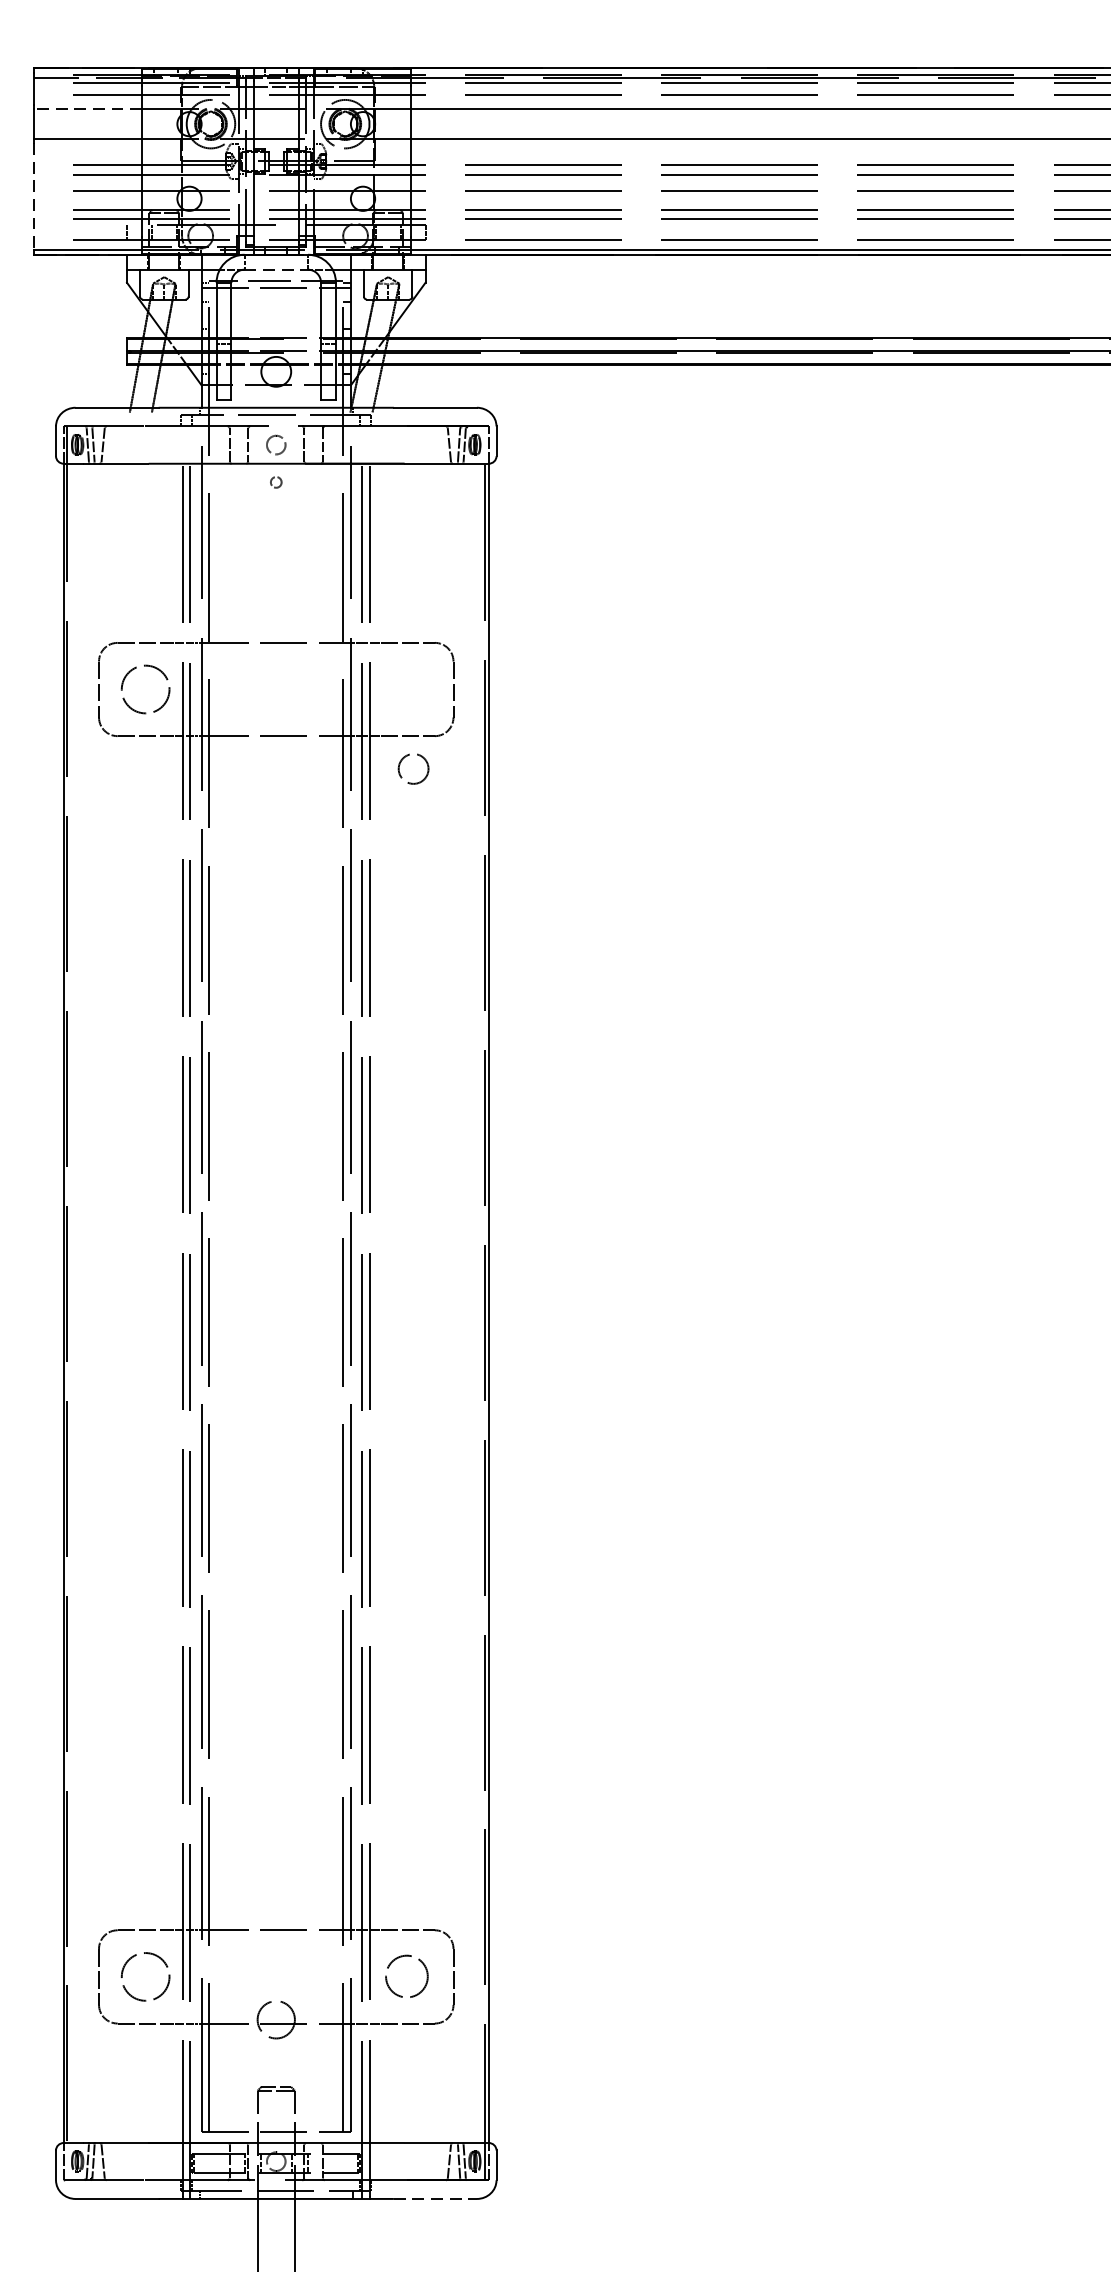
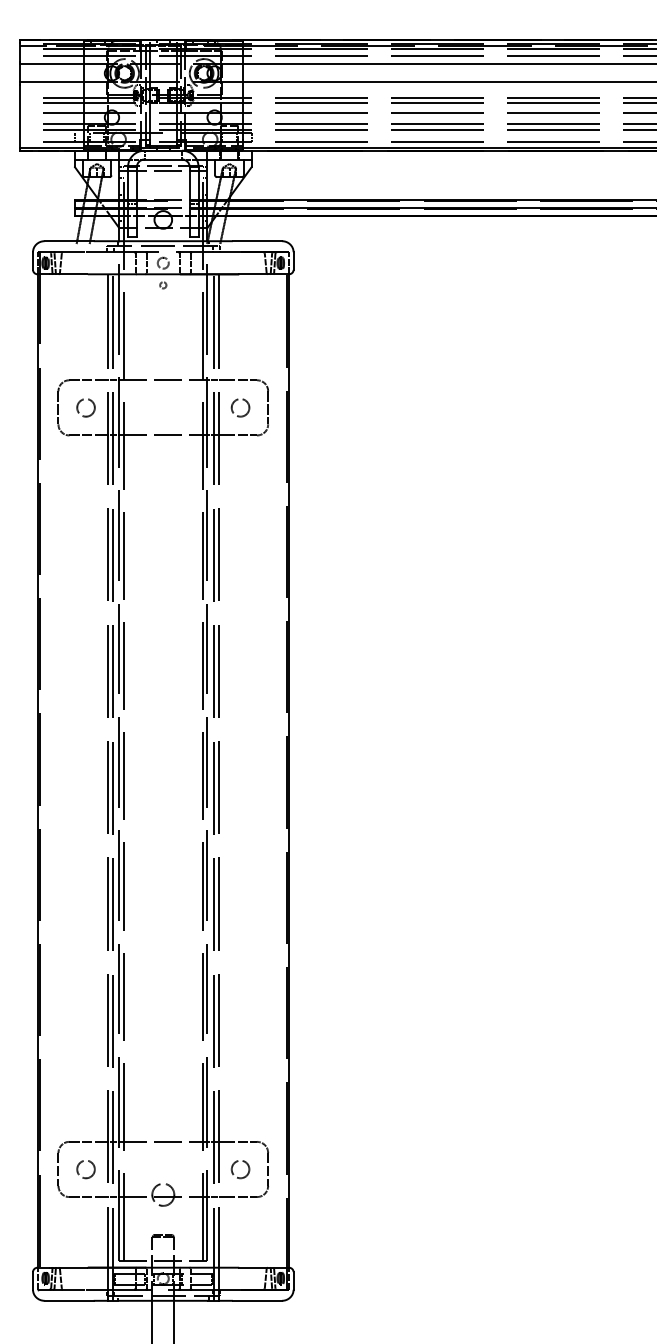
line: (87, 109) -> (51, 64), dashed -> solid
line: (33, 196) -> (19, 116), dashed -> solid
line: (276, 269) -> (163, 159), dashed -> solid
circle: (144, 688) -> (85, 407), size x0.62
circle: (413, 768) -> (240, 407), moved
circle: (144, 1976) -> (85, 1169), size x0.62
circle: (406, 1976) -> (240, 1169), size x0.71
line: (435, 2198) -> (257, 1300), dashed -> solid

